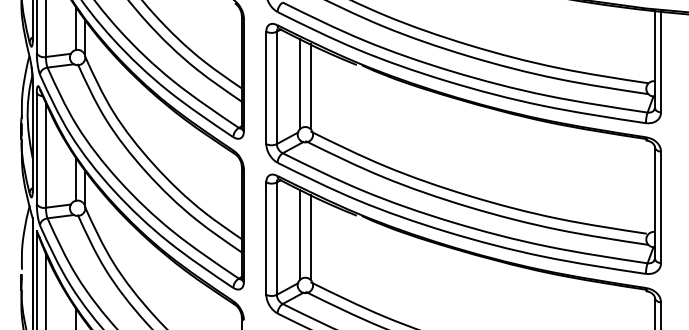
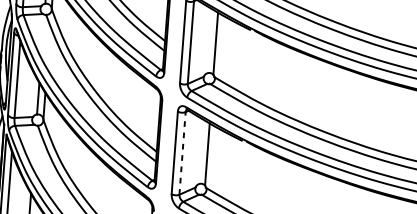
line: (300, 84) -> (208, 41), removed
line: (300, 234) -> (200, 151), removed
line: (276, 238) -> (182, 153), solid -> dashed

